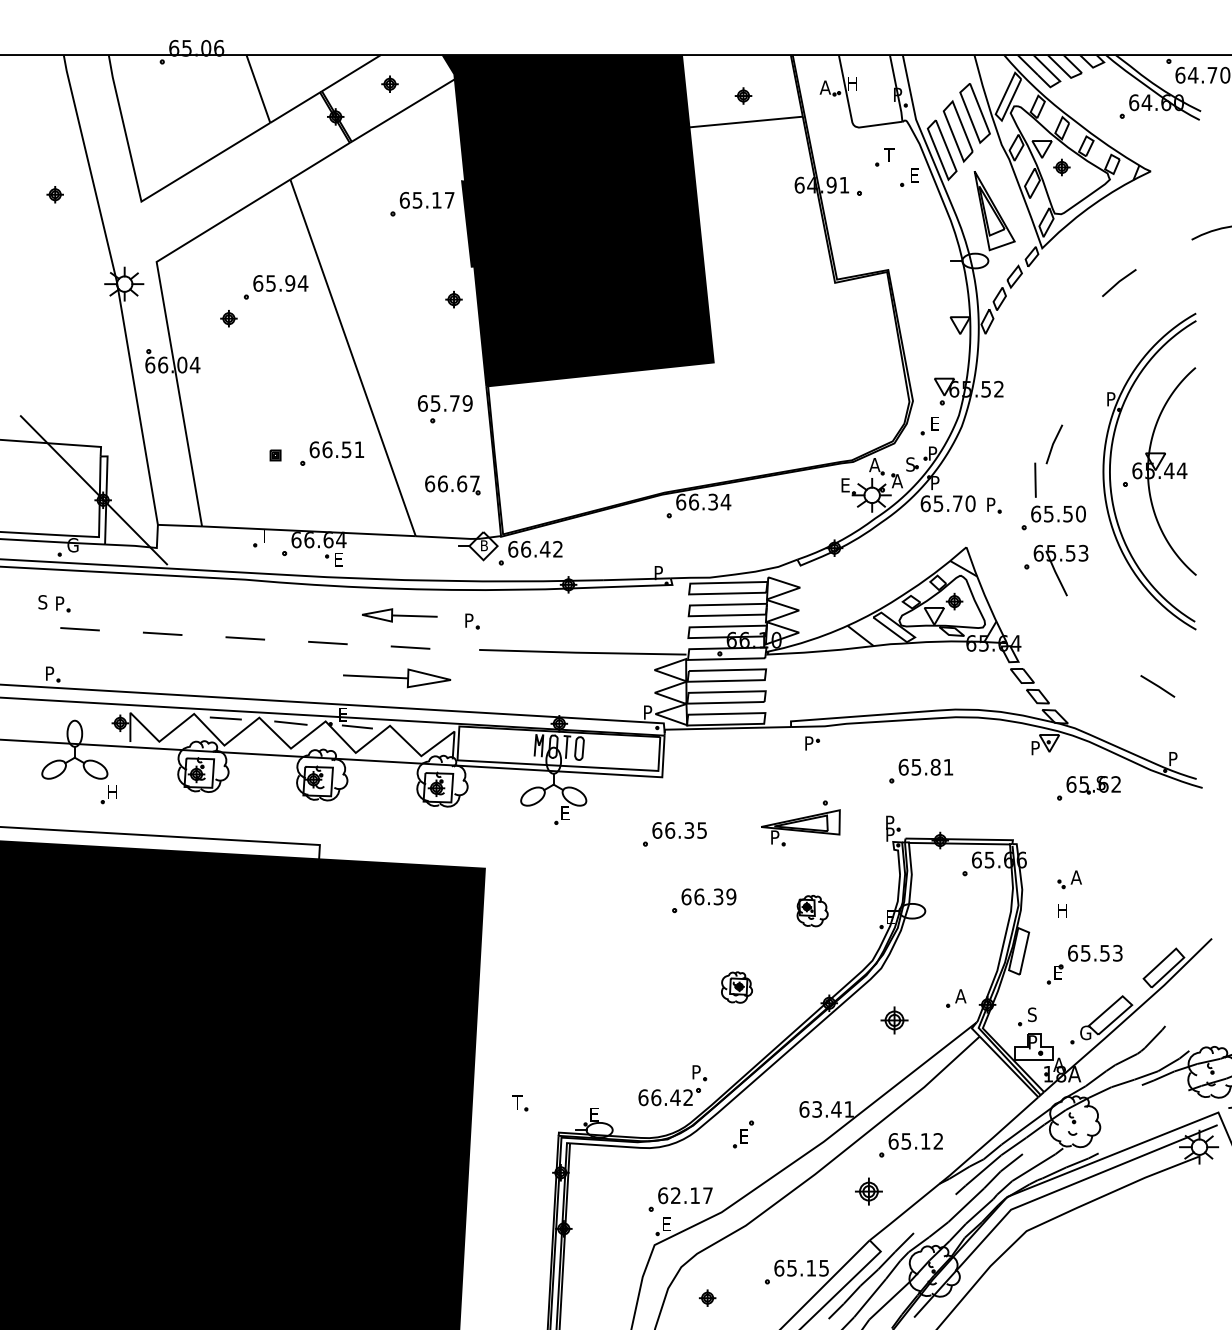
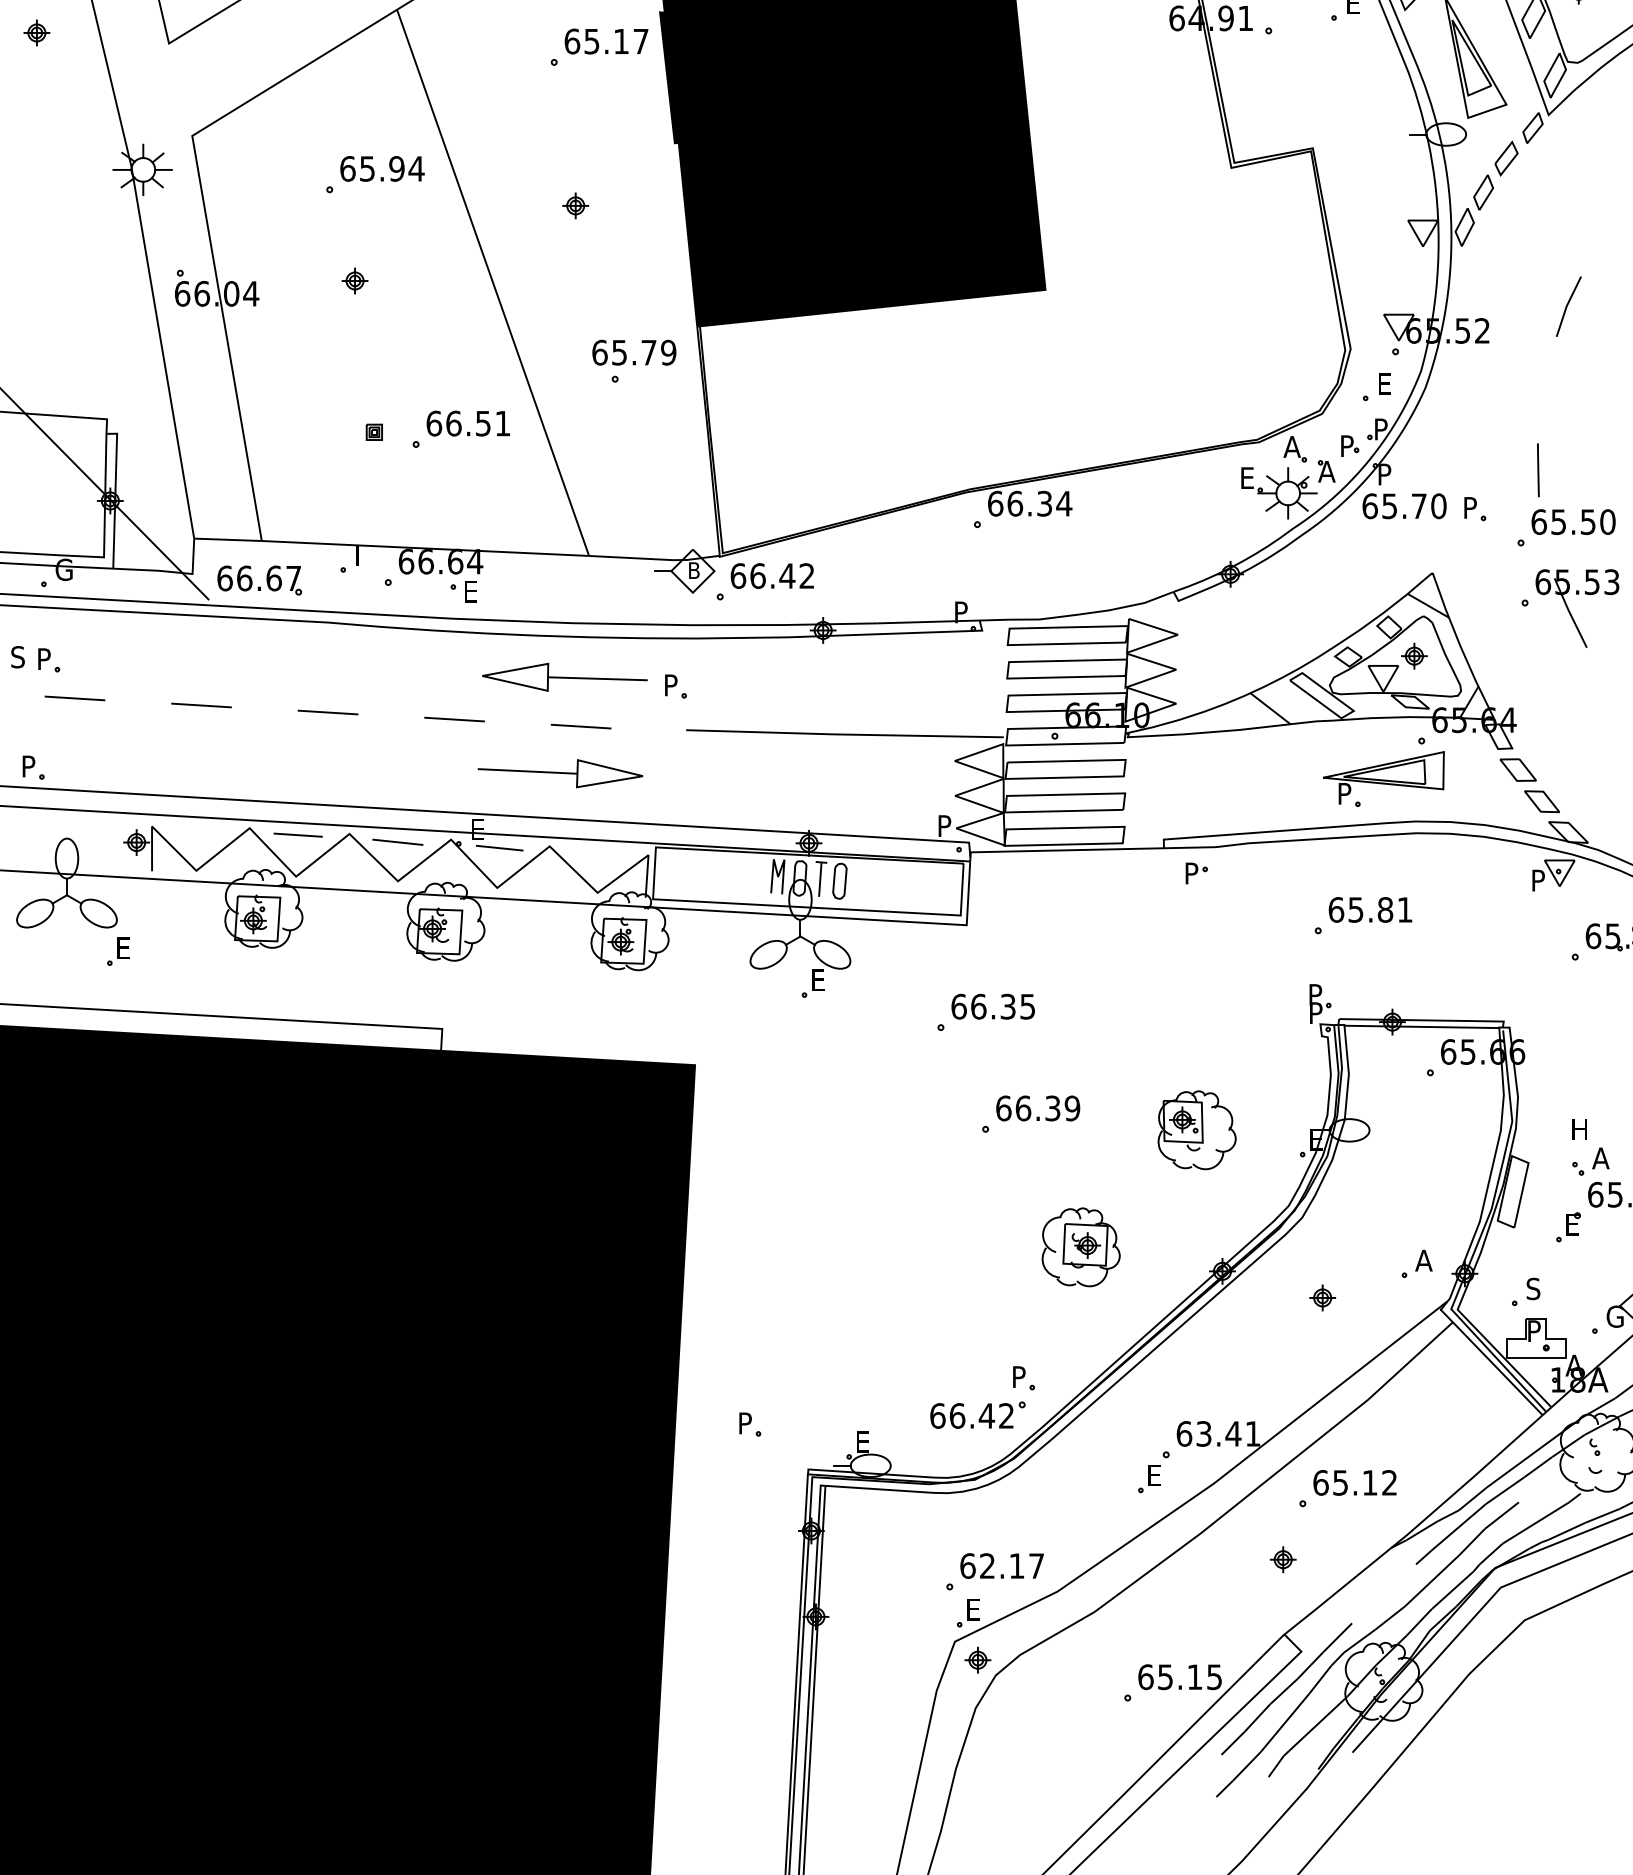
part: (453, 299) -> (574, 205), moved
part: (228, 318) -> (354, 280), moved
line: (1054, 443) -> (1568, 305), moved
text: (910, 464) -> (1346, 446), S -> P
part: (452, 485) -> (259, 580), moved
part: (399, 615) -> (564, 677), size x1.43
text: (112, 791) -> (124, 946), H -> E
part: (800, 823) -> (1383, 772), moved
part: (1069, 879) -> (1590, 1161), moved
part: (812, 910) -> (1196, 1129), size x1.67
part: (736, 987) -> (1080, 1247), size x1.67
part: (894, 1020) -> (1322, 1297), size x0.62
text: (517, 1102) -> (744, 1423), T -> P
part: (743, 1134) -> (1153, 1472), moved
part: (868, 1191) -> (1282, 1559), size x0.62
part: (707, 1297) -> (977, 1659), moved

